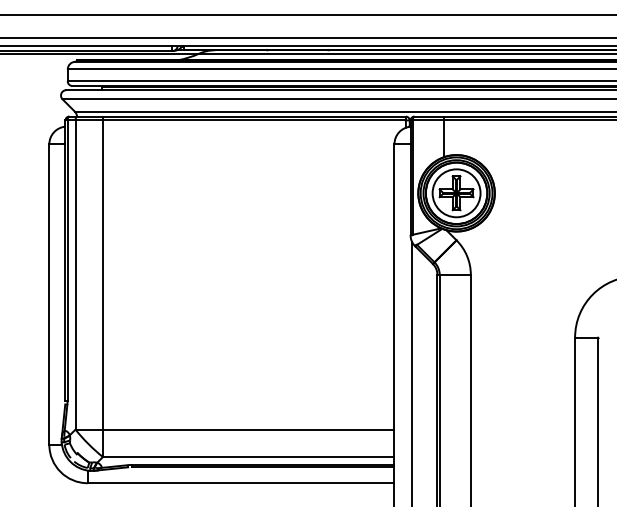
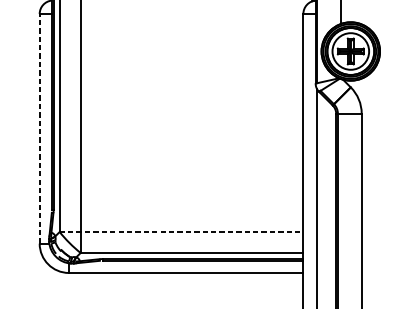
line: (49, 294) -> (39, 128), solid -> dashed
line: (235, 429) -> (181, 231), solid -> dashed

